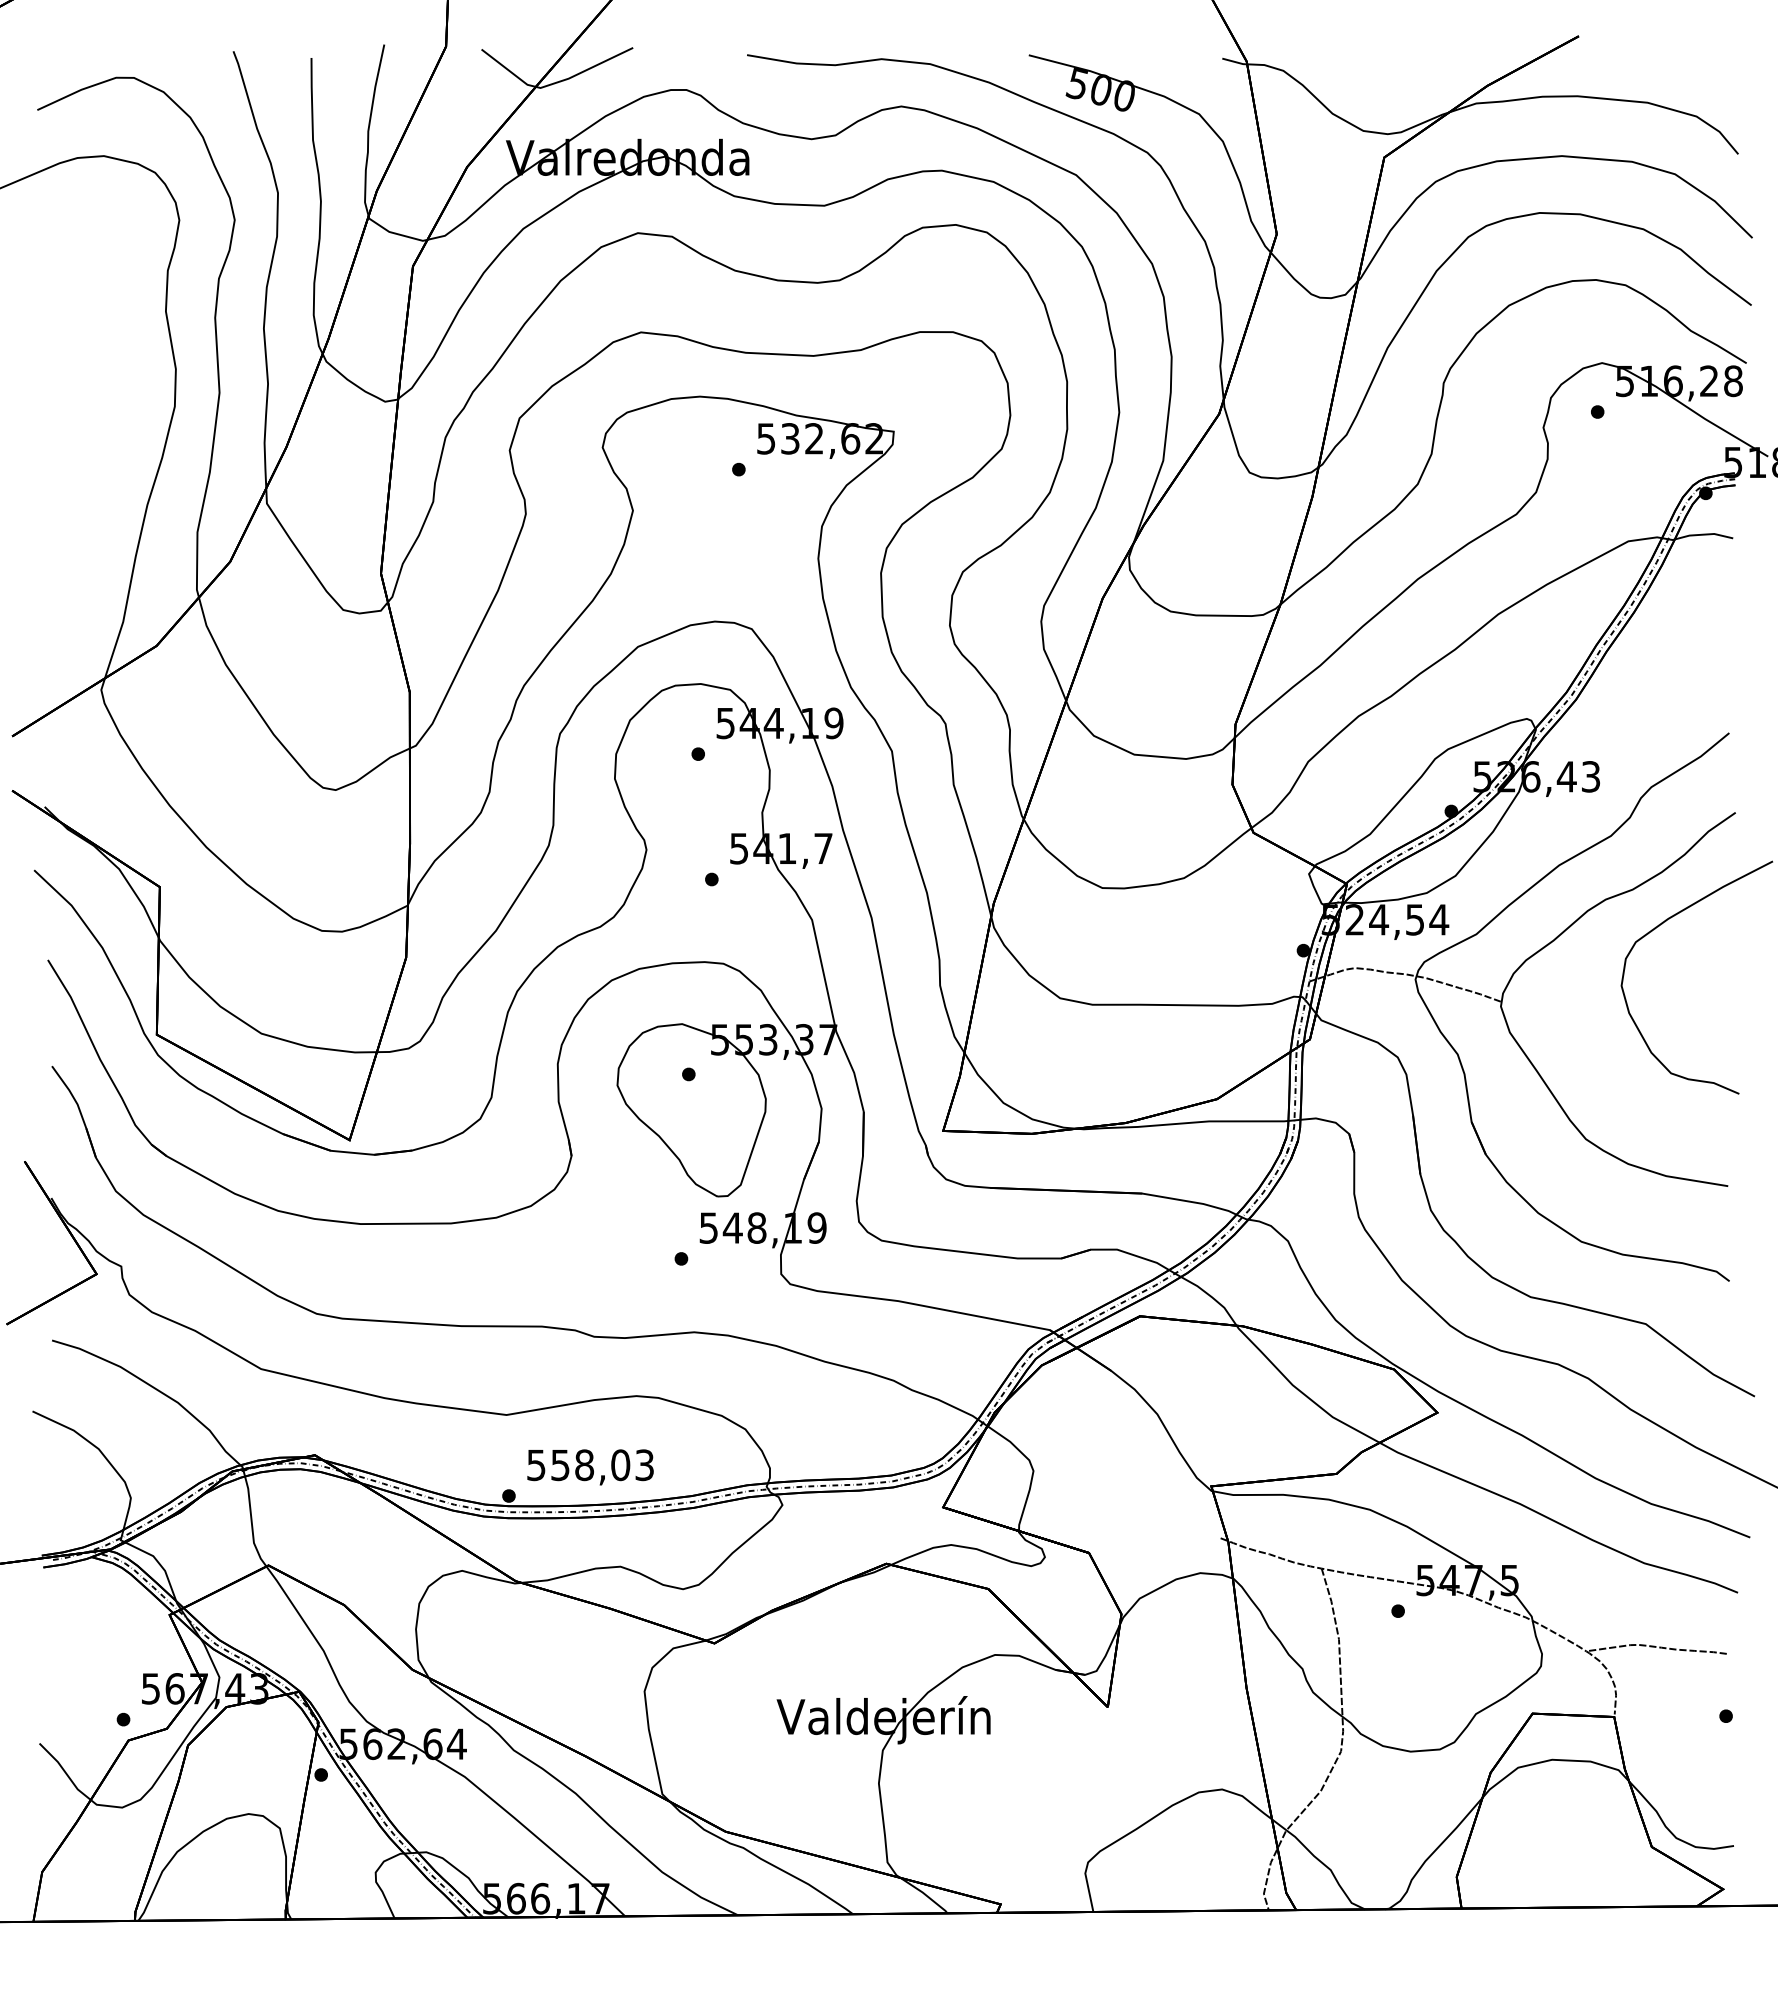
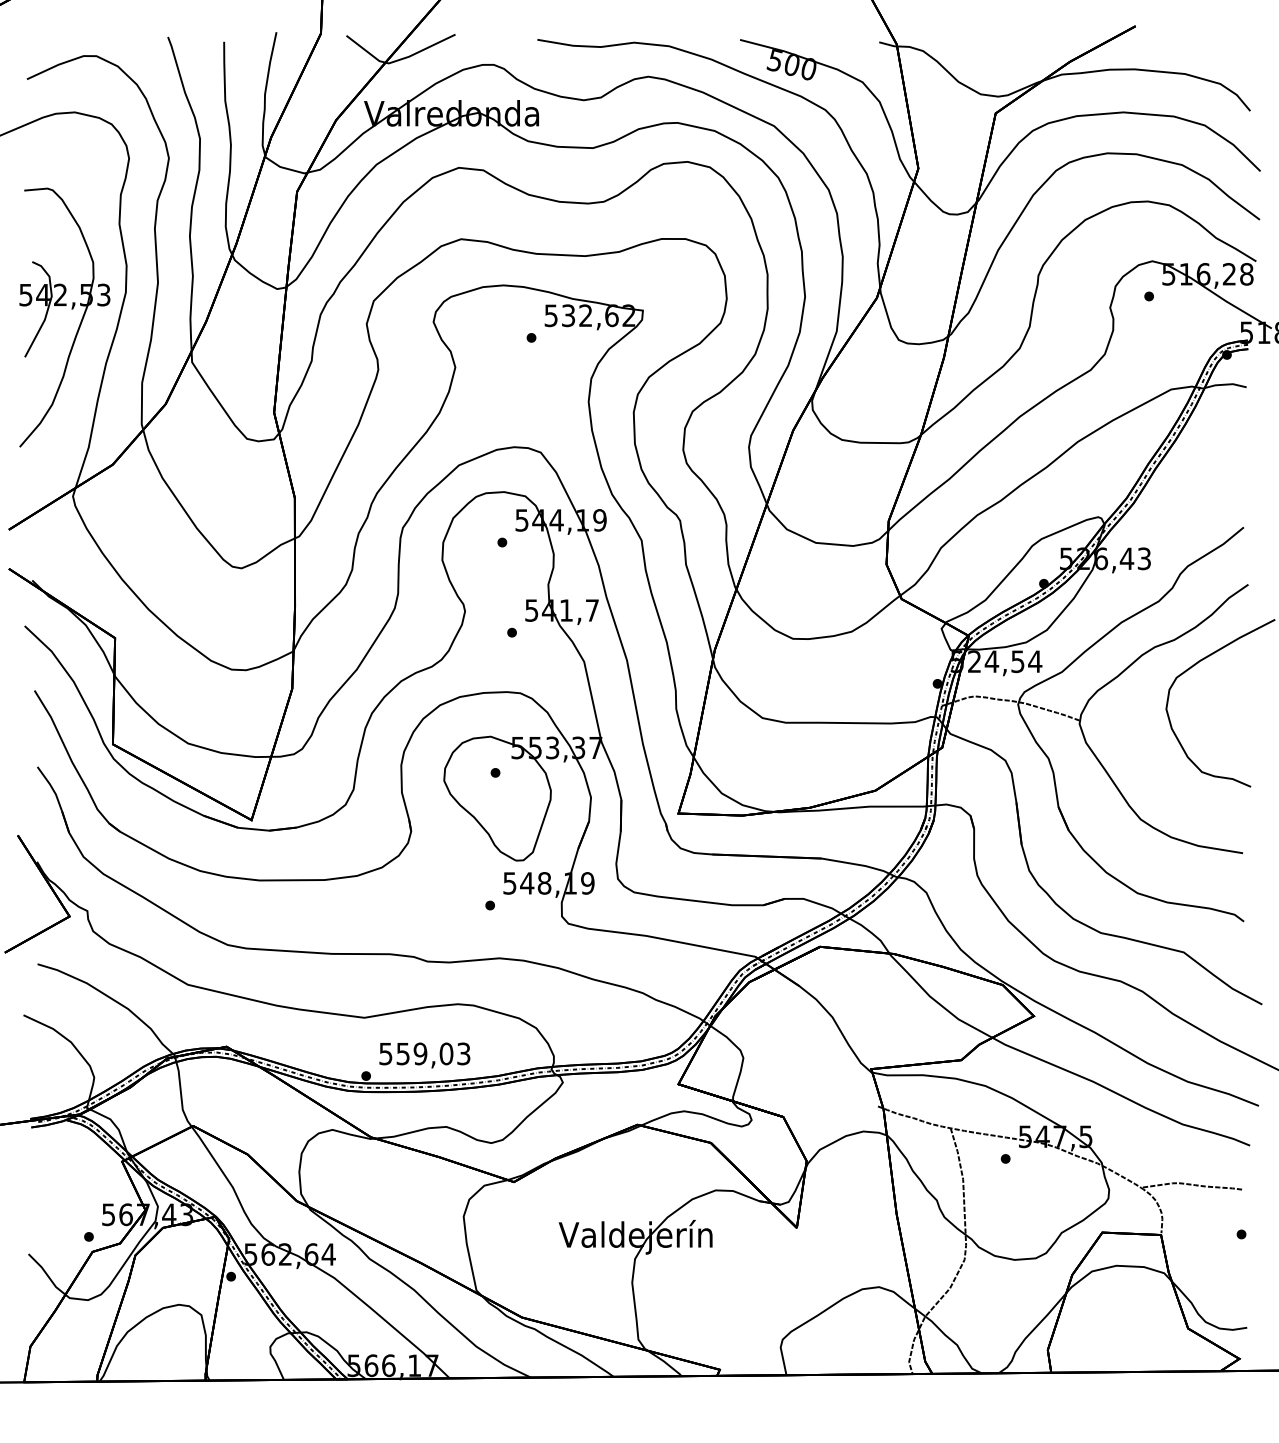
part: (99, 430) -> (71, 309), added
text: (584, 1465) -> (420, 1054), 558,03 -> 559,03

